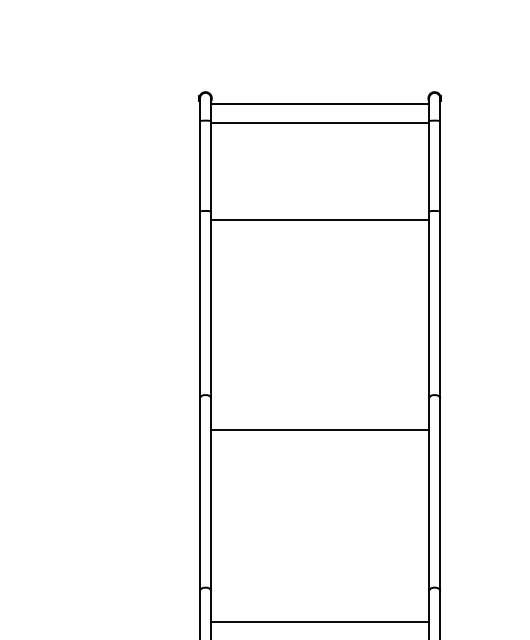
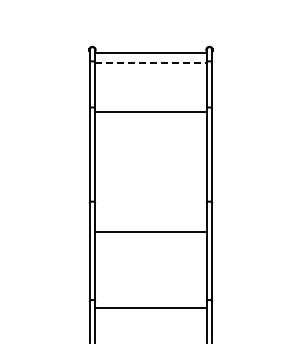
line: (321, 122) -> (151, 62), solid -> dashed
line: (319, 430) -> (150, 232), moved
line: (319, 621) -> (150, 307), moved

